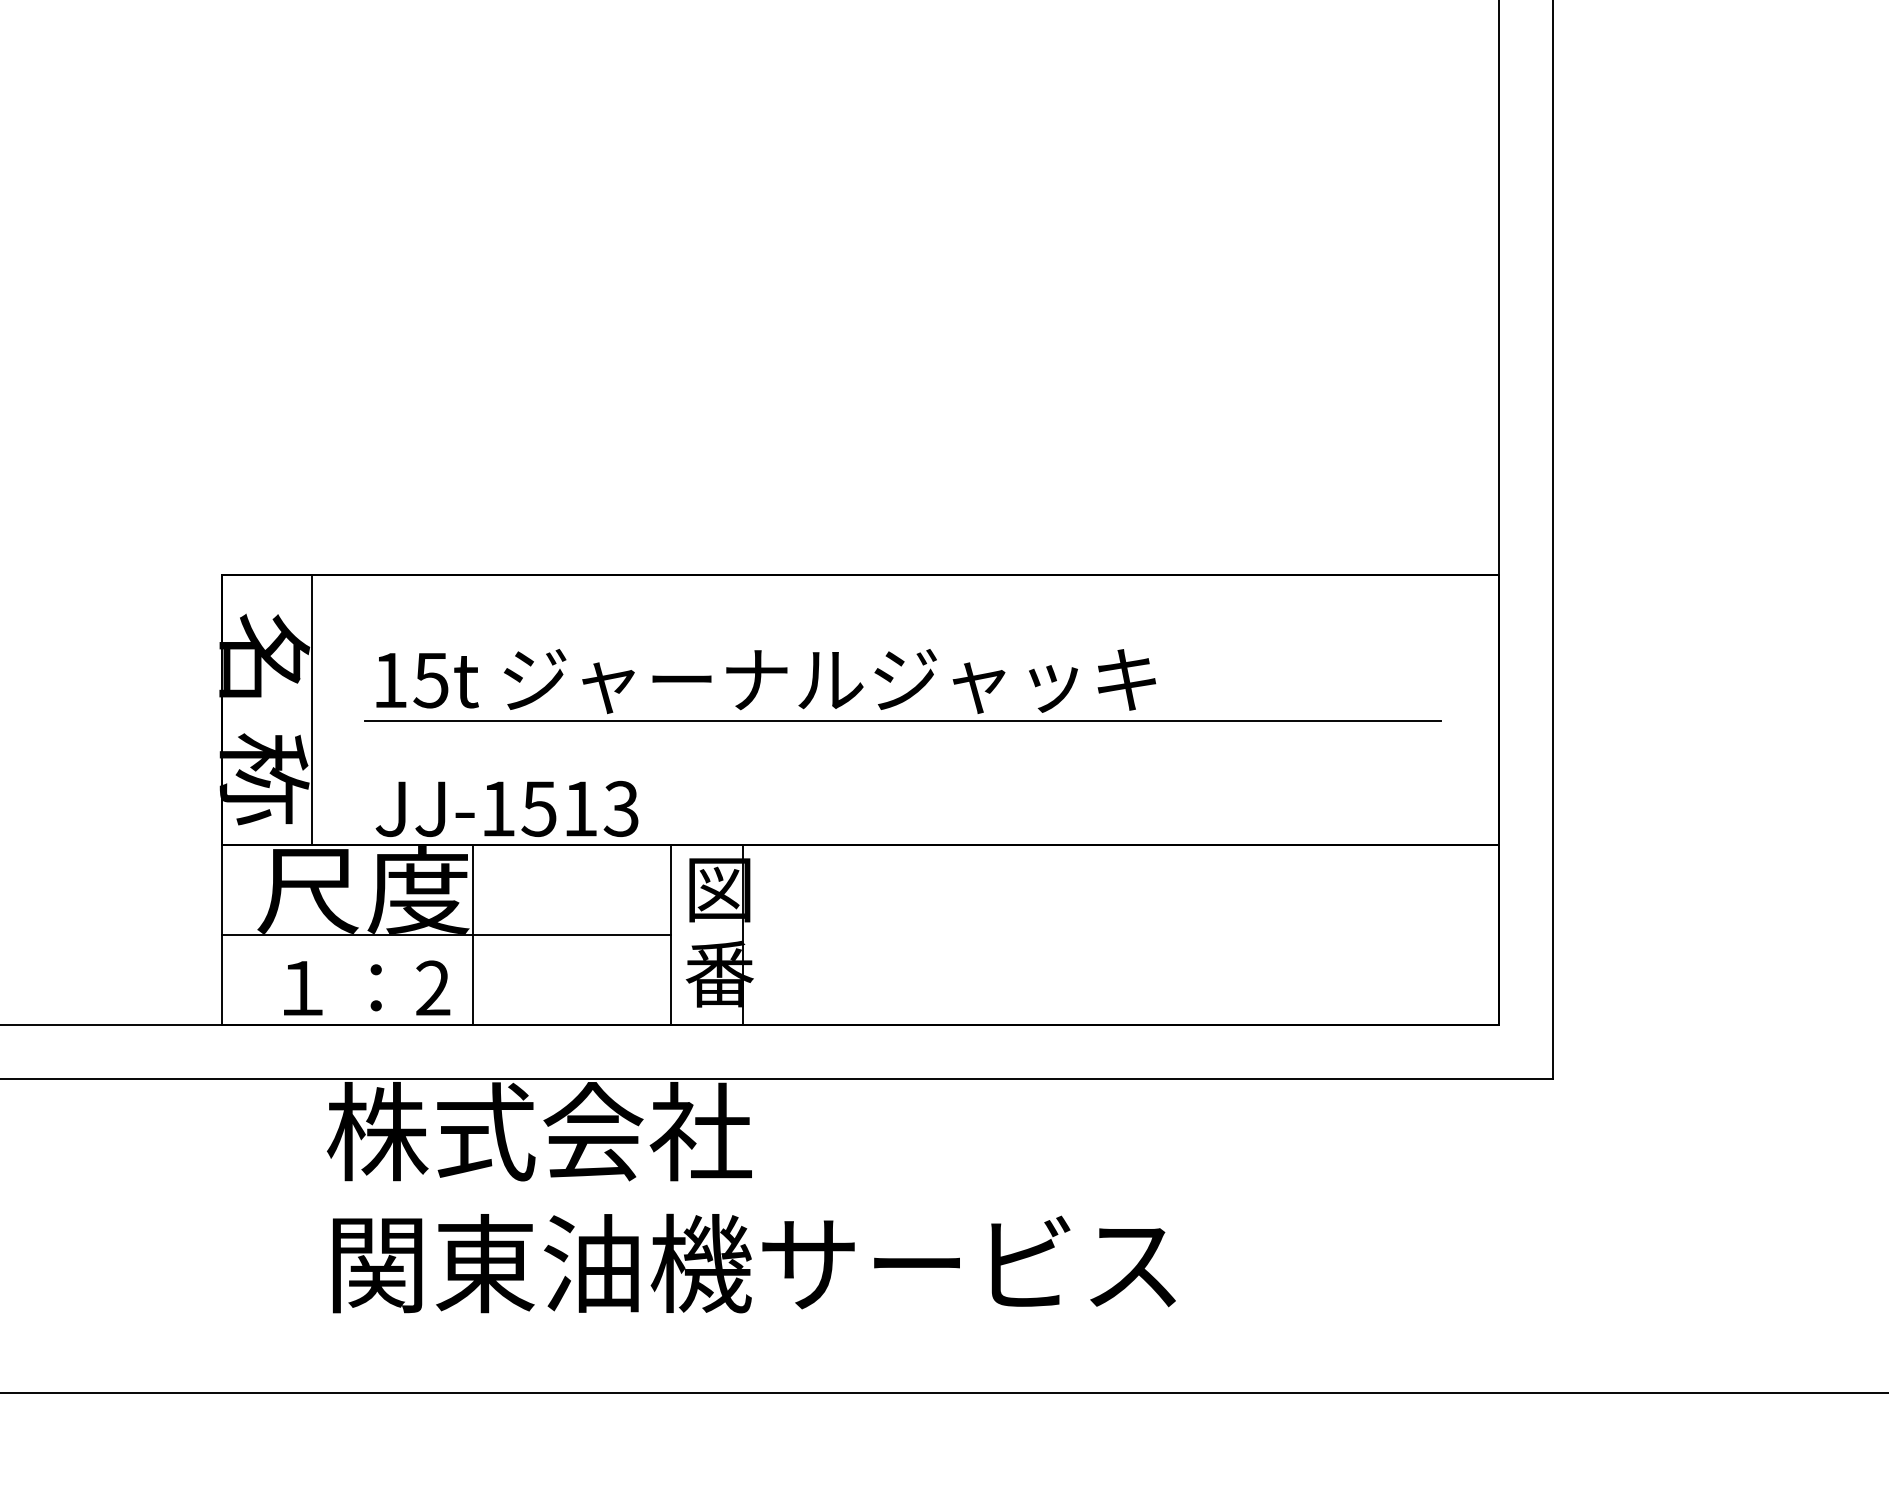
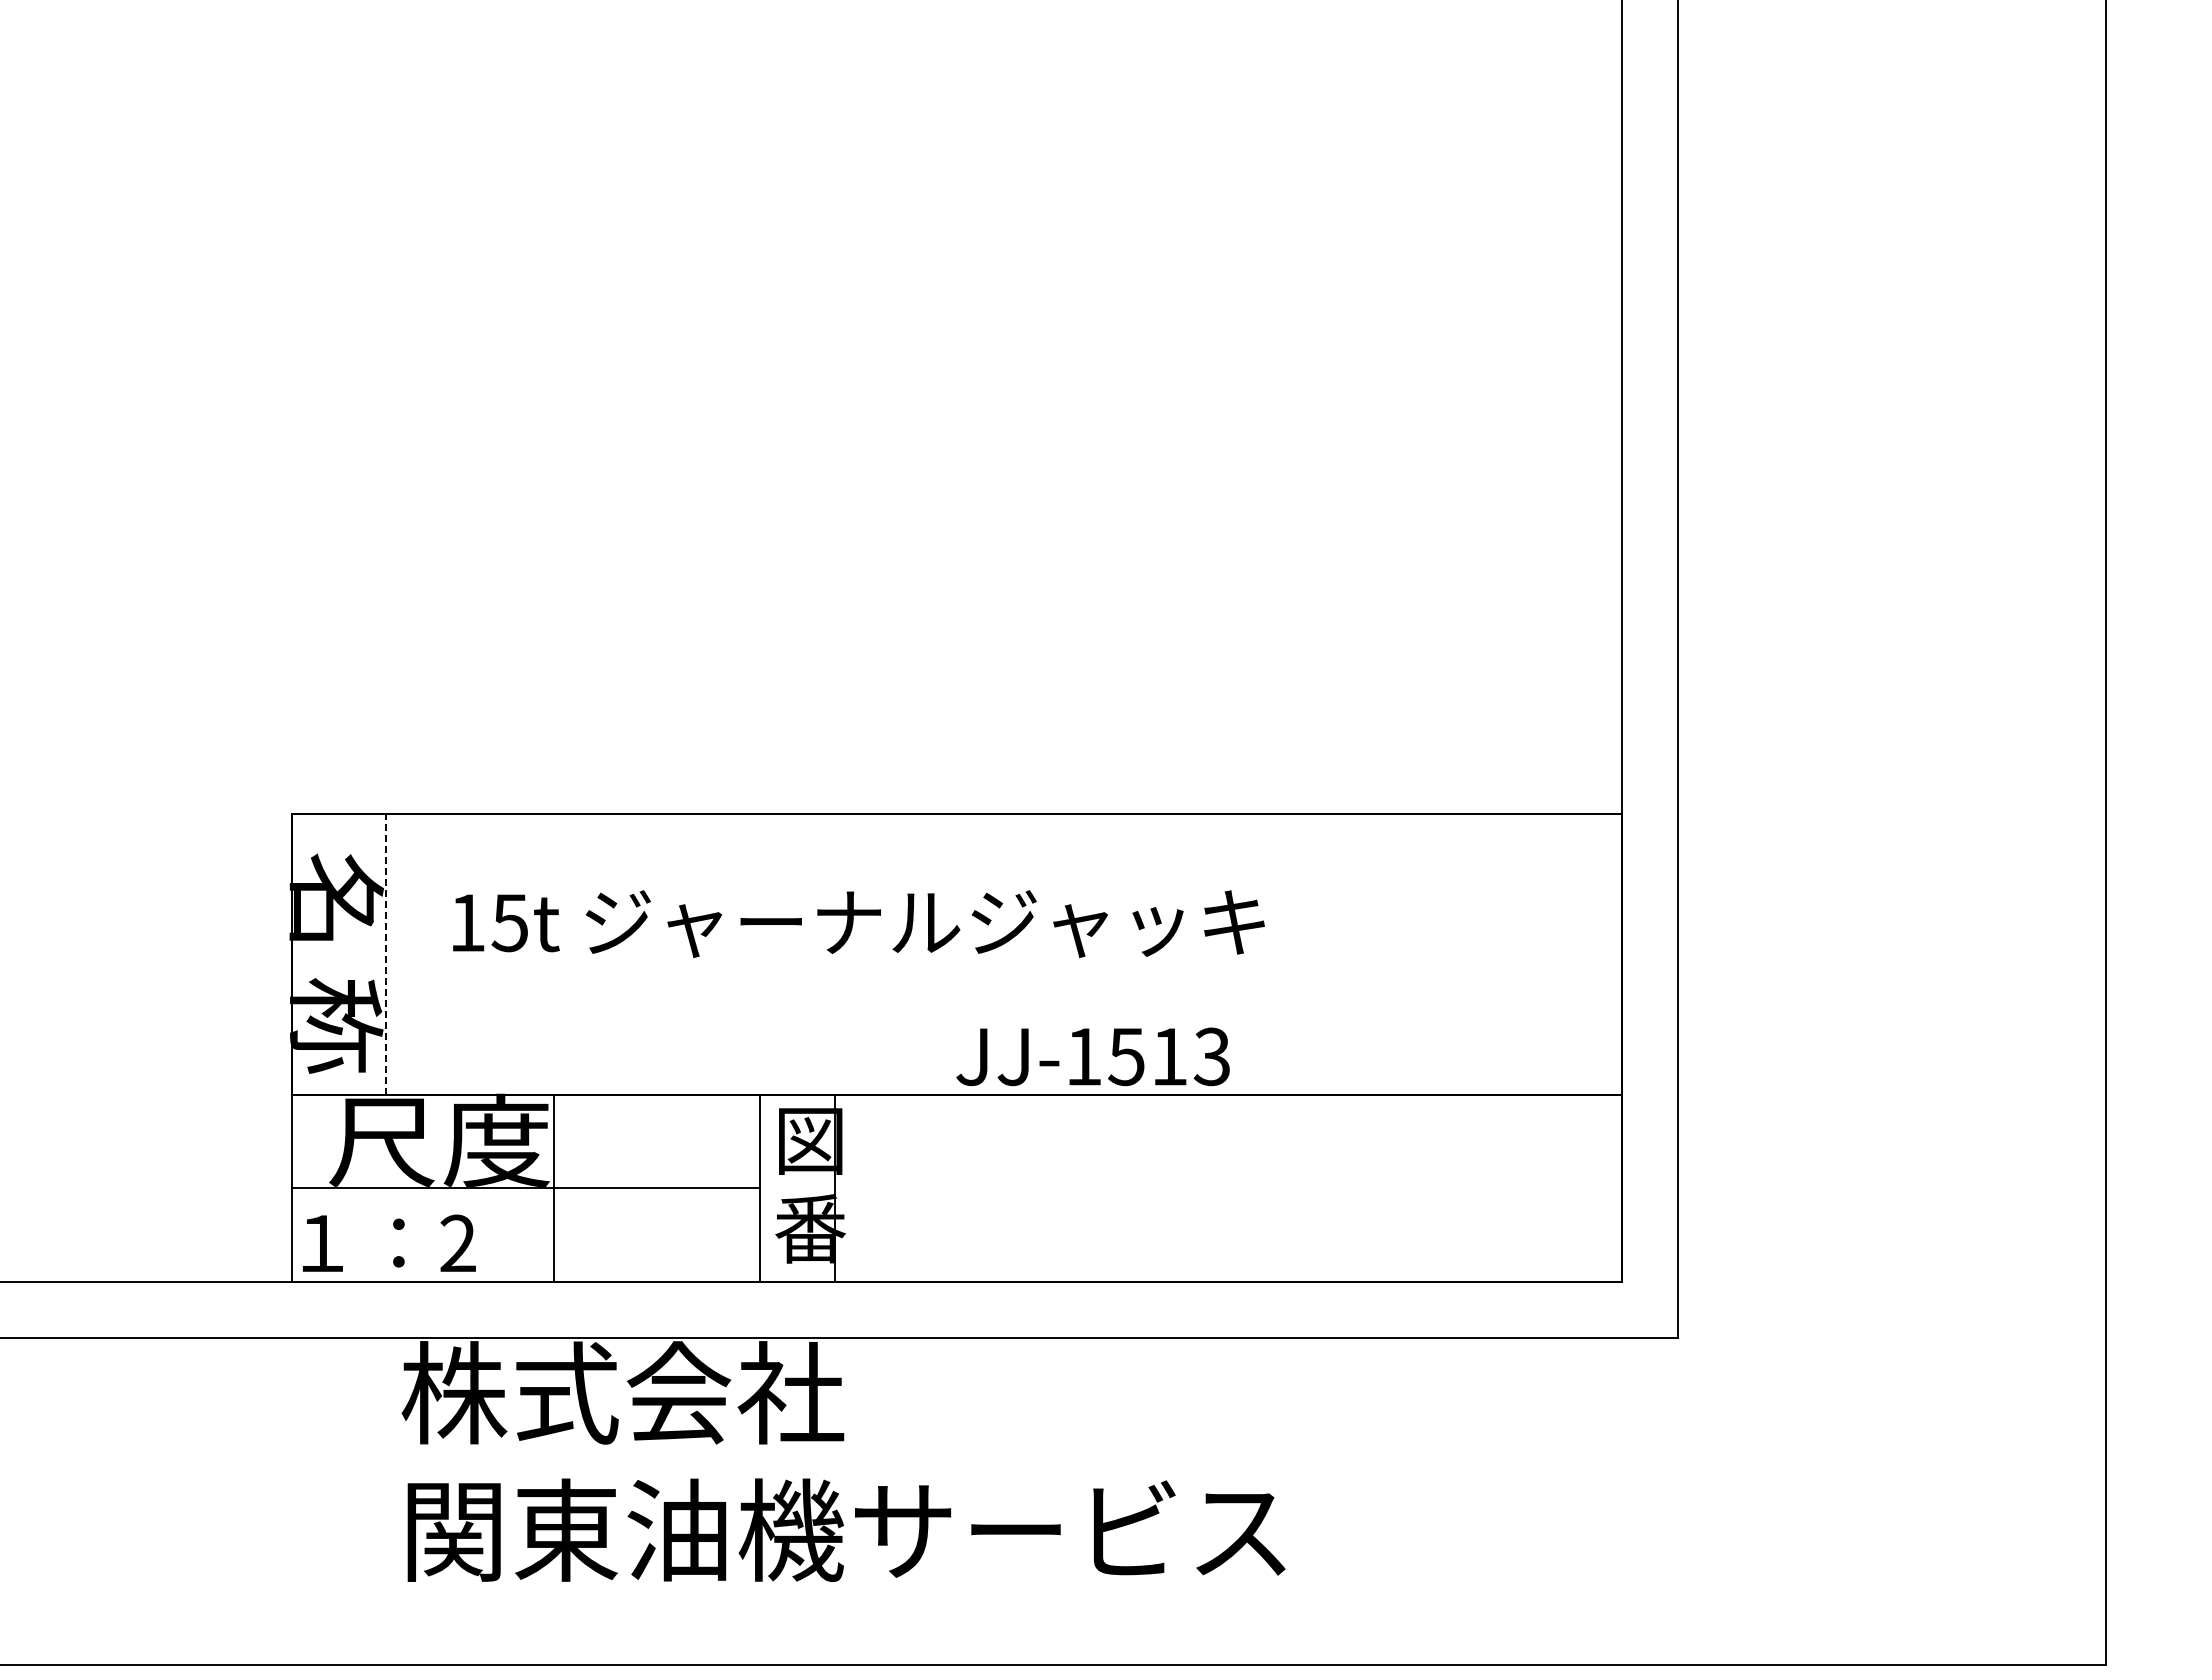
line: (311, 709) -> (385, 953), solid -> dashed
line: (903, 721) -> (1001, 965), removed
text: (506, 808) -> (1092, 1056), moved
text: (366, 987) -> (388, 1242), moved

